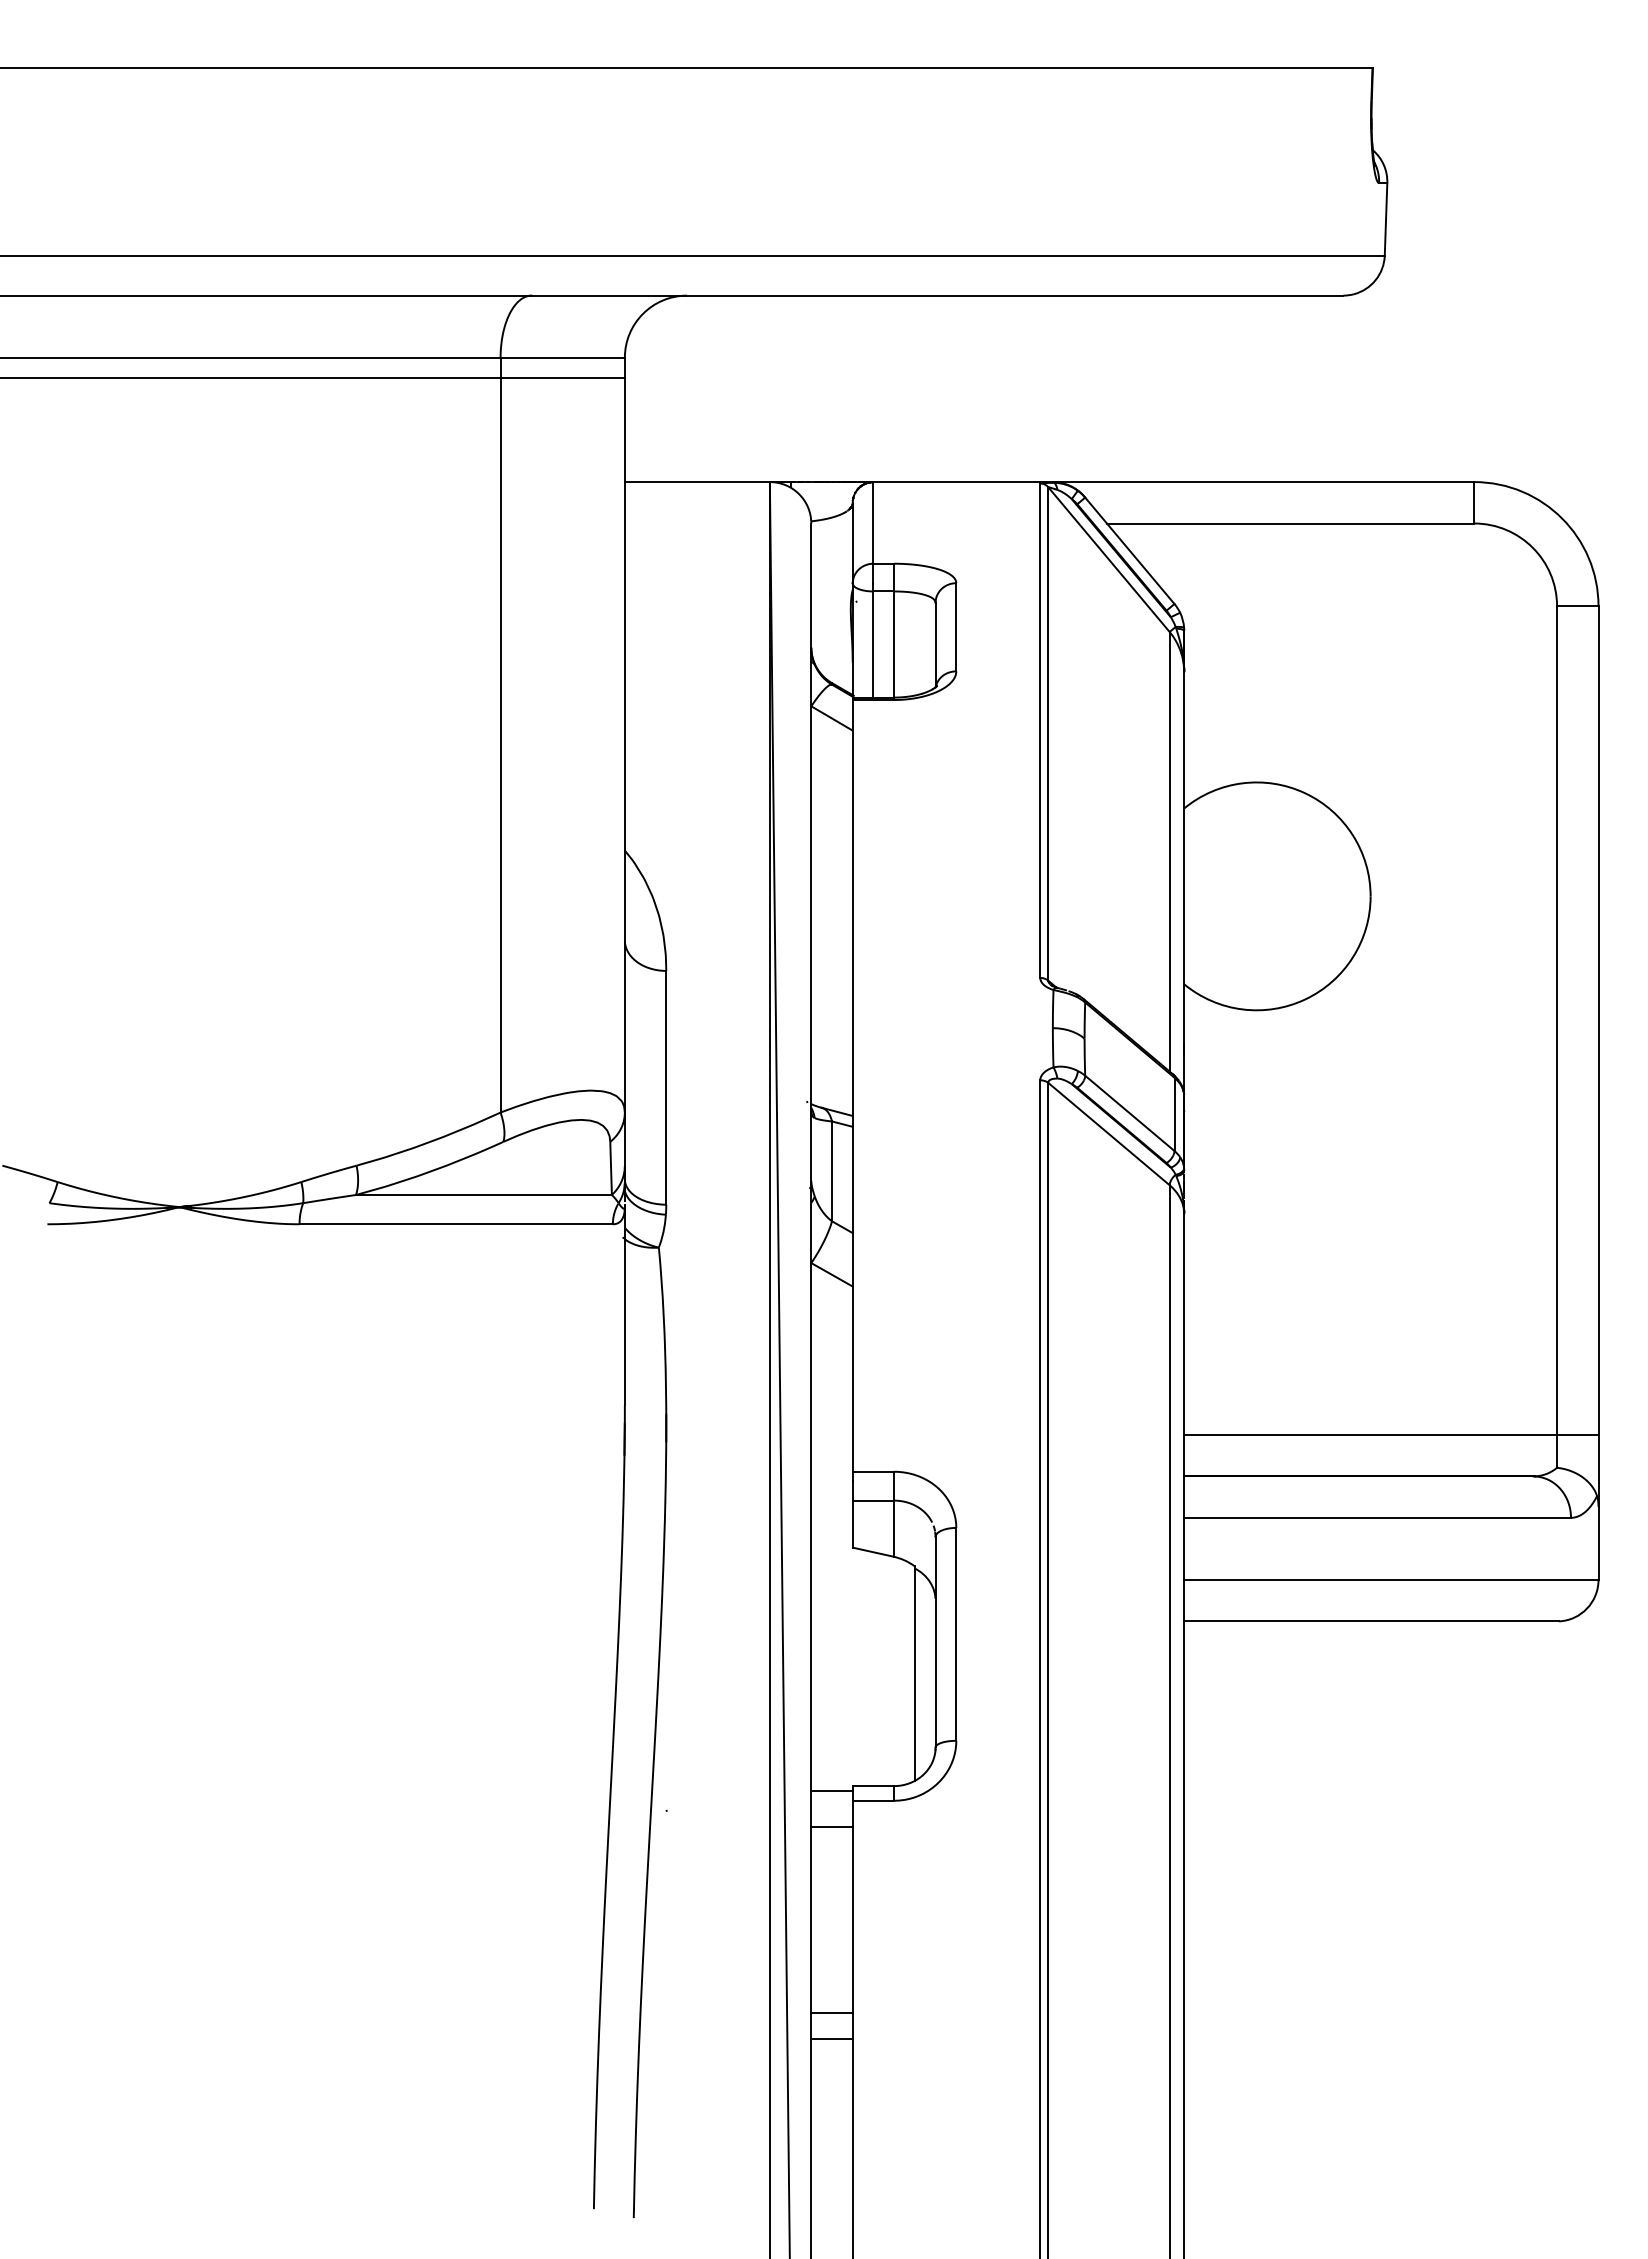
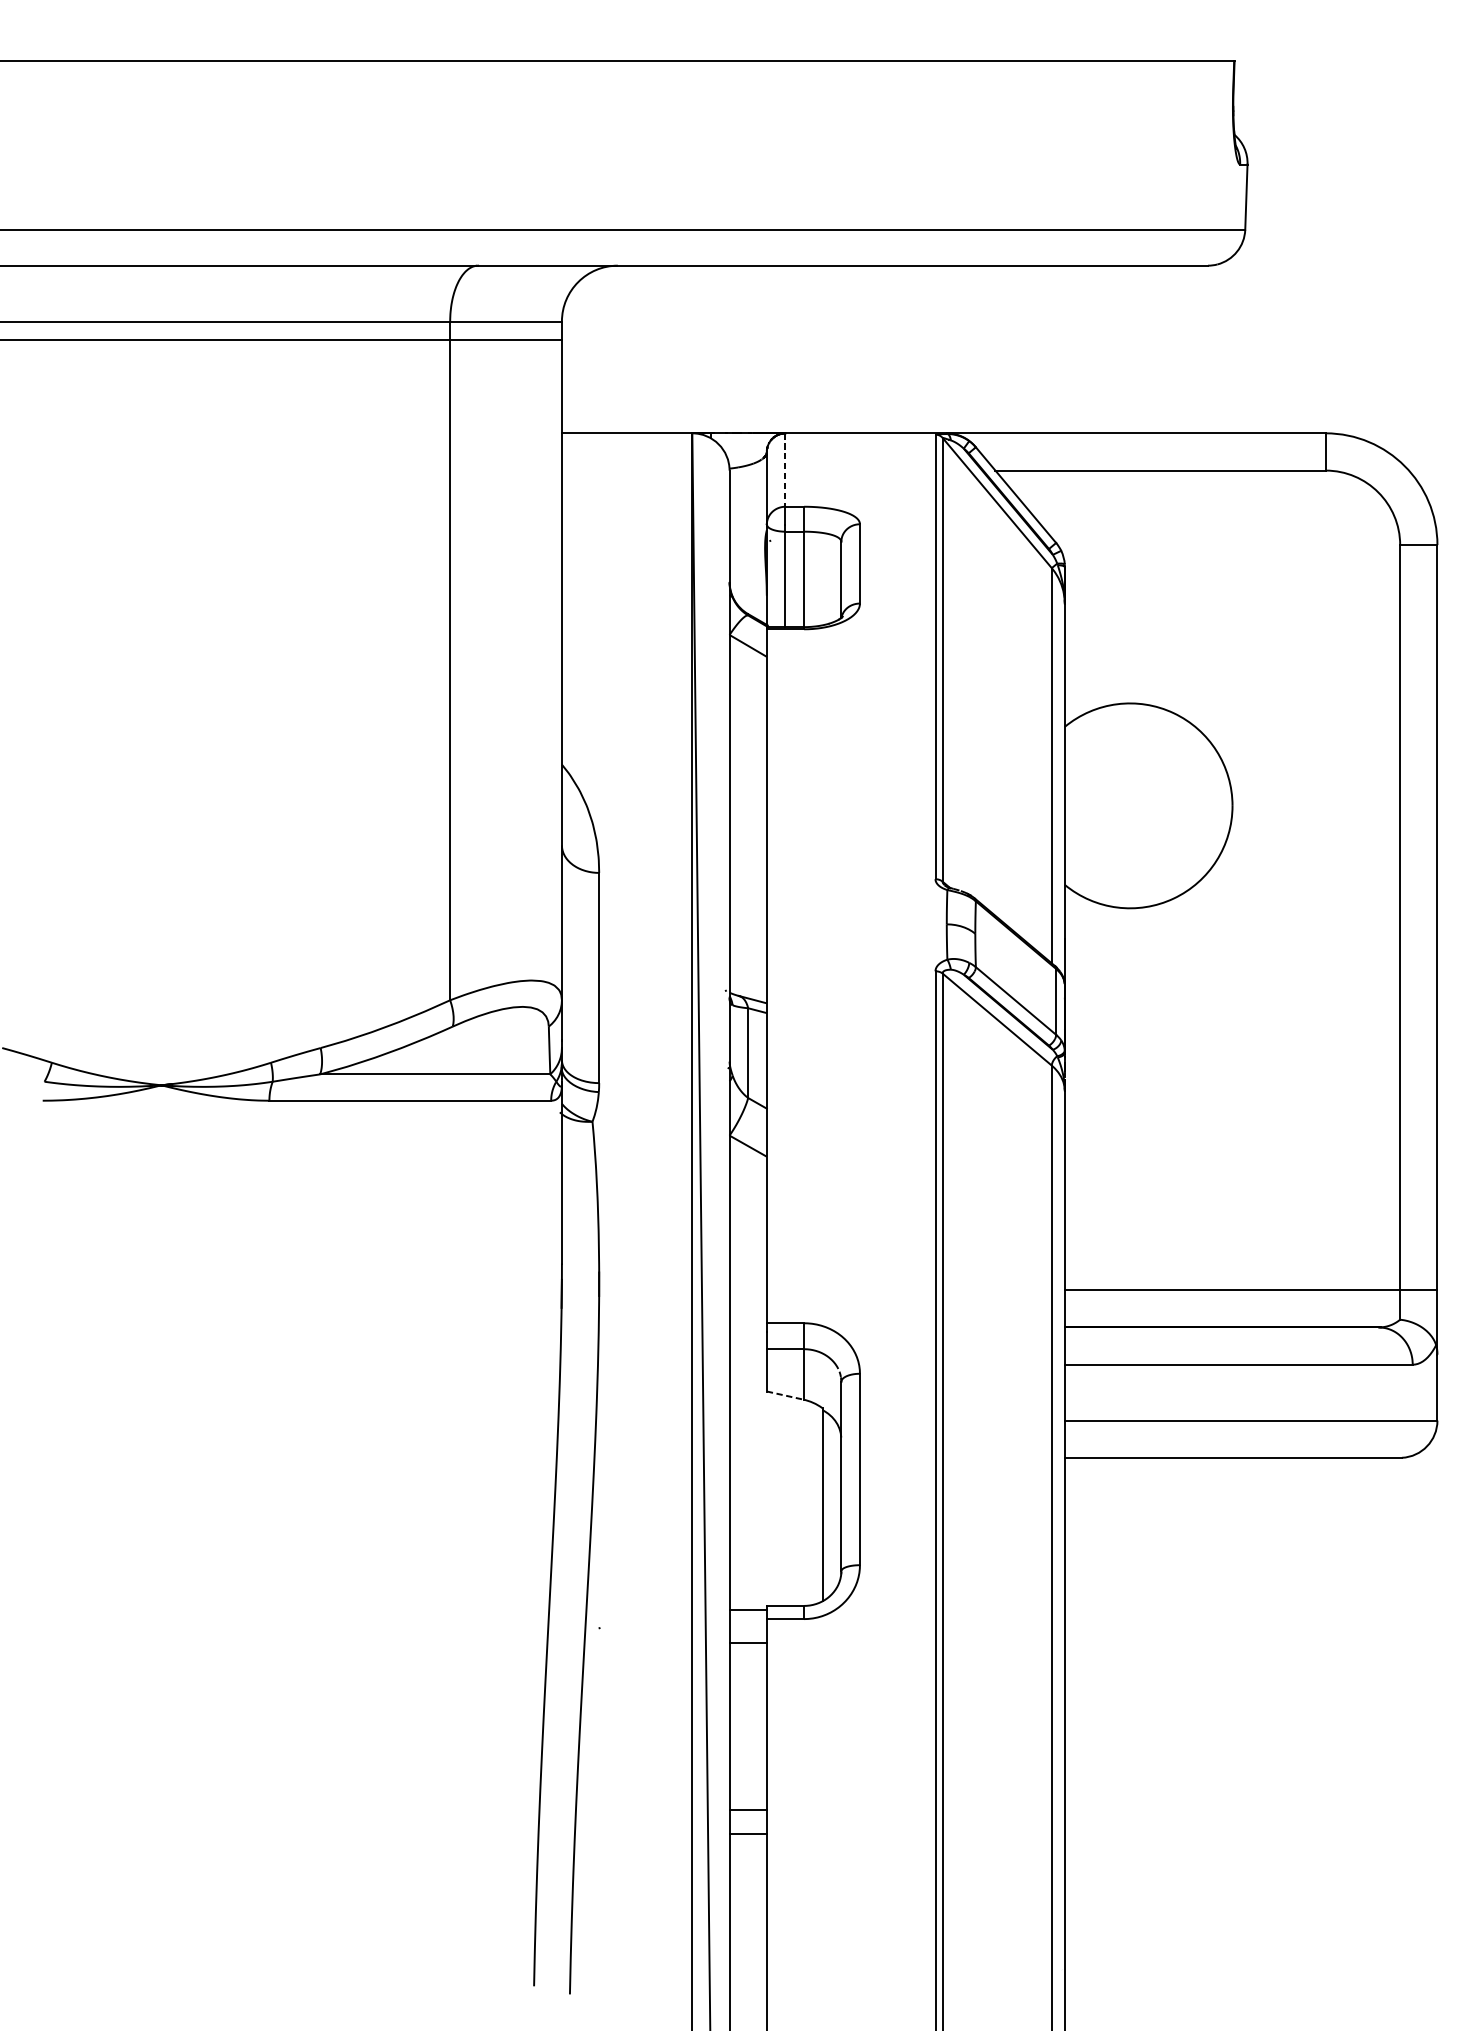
line: (873, 522) -> (785, 469), solid -> dashed
line: (873, 1552) -> (785, 1395), solid -> dashed

